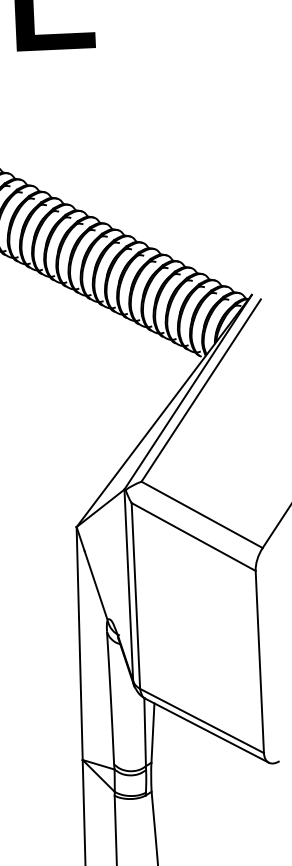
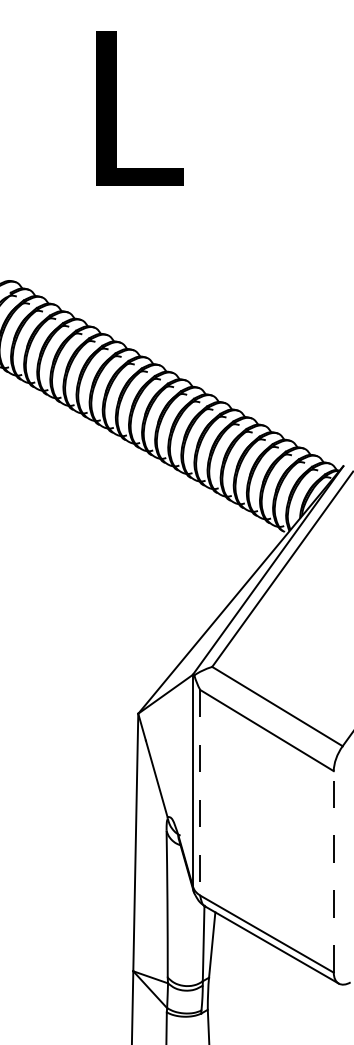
line: (136, 595) -> (200, 792), solid -> dashed
line: (259, 661) -> (333, 871), solid -> dashed

